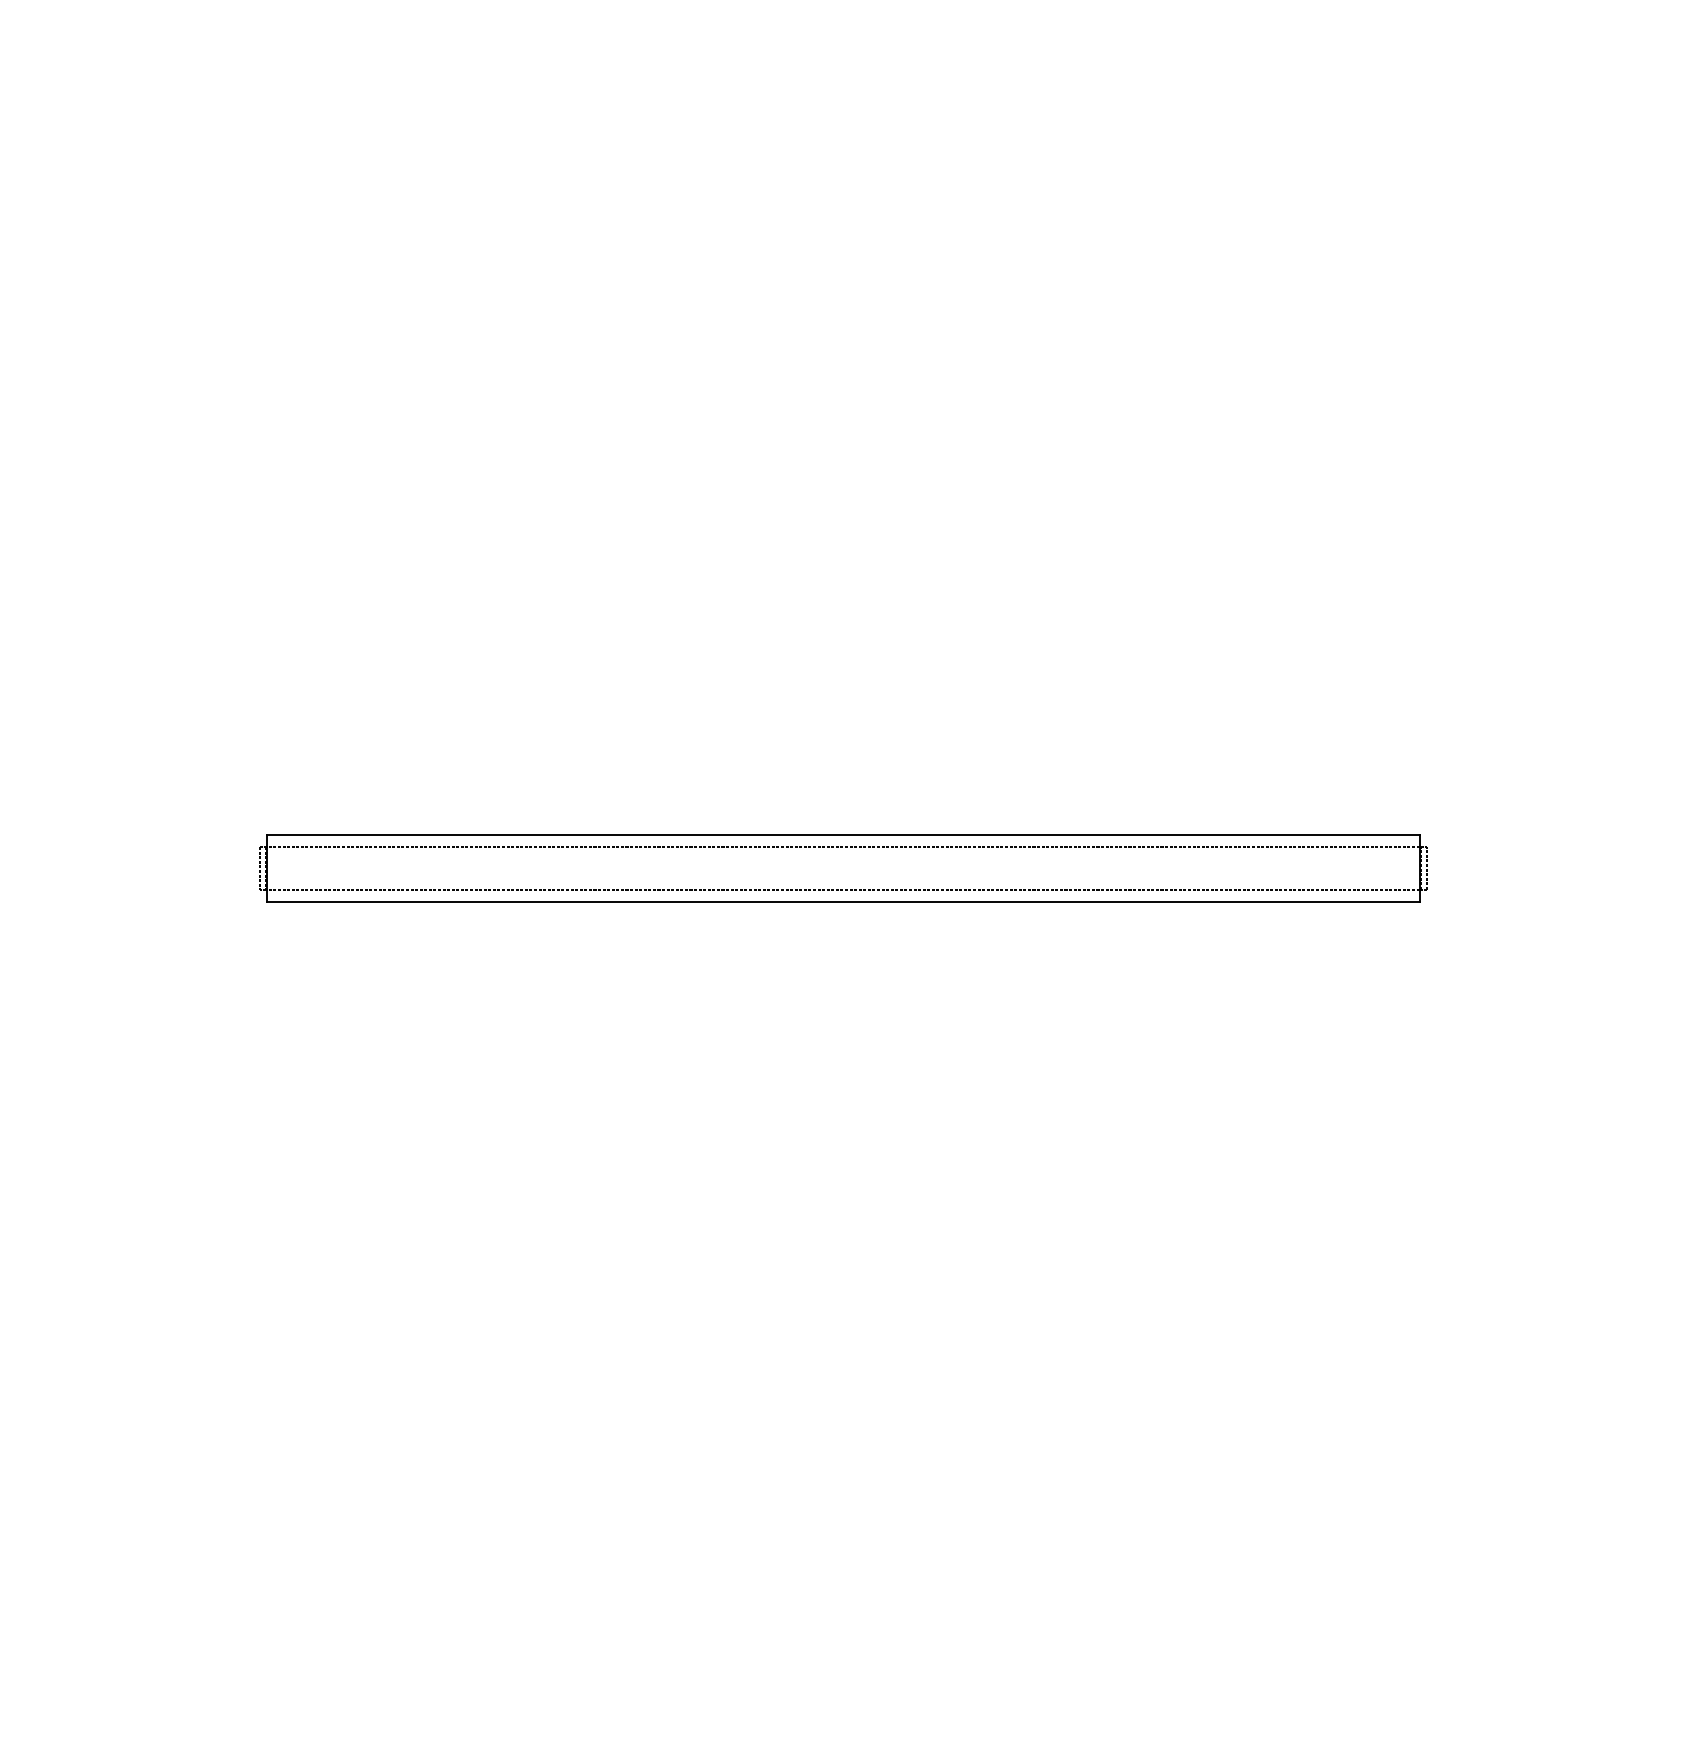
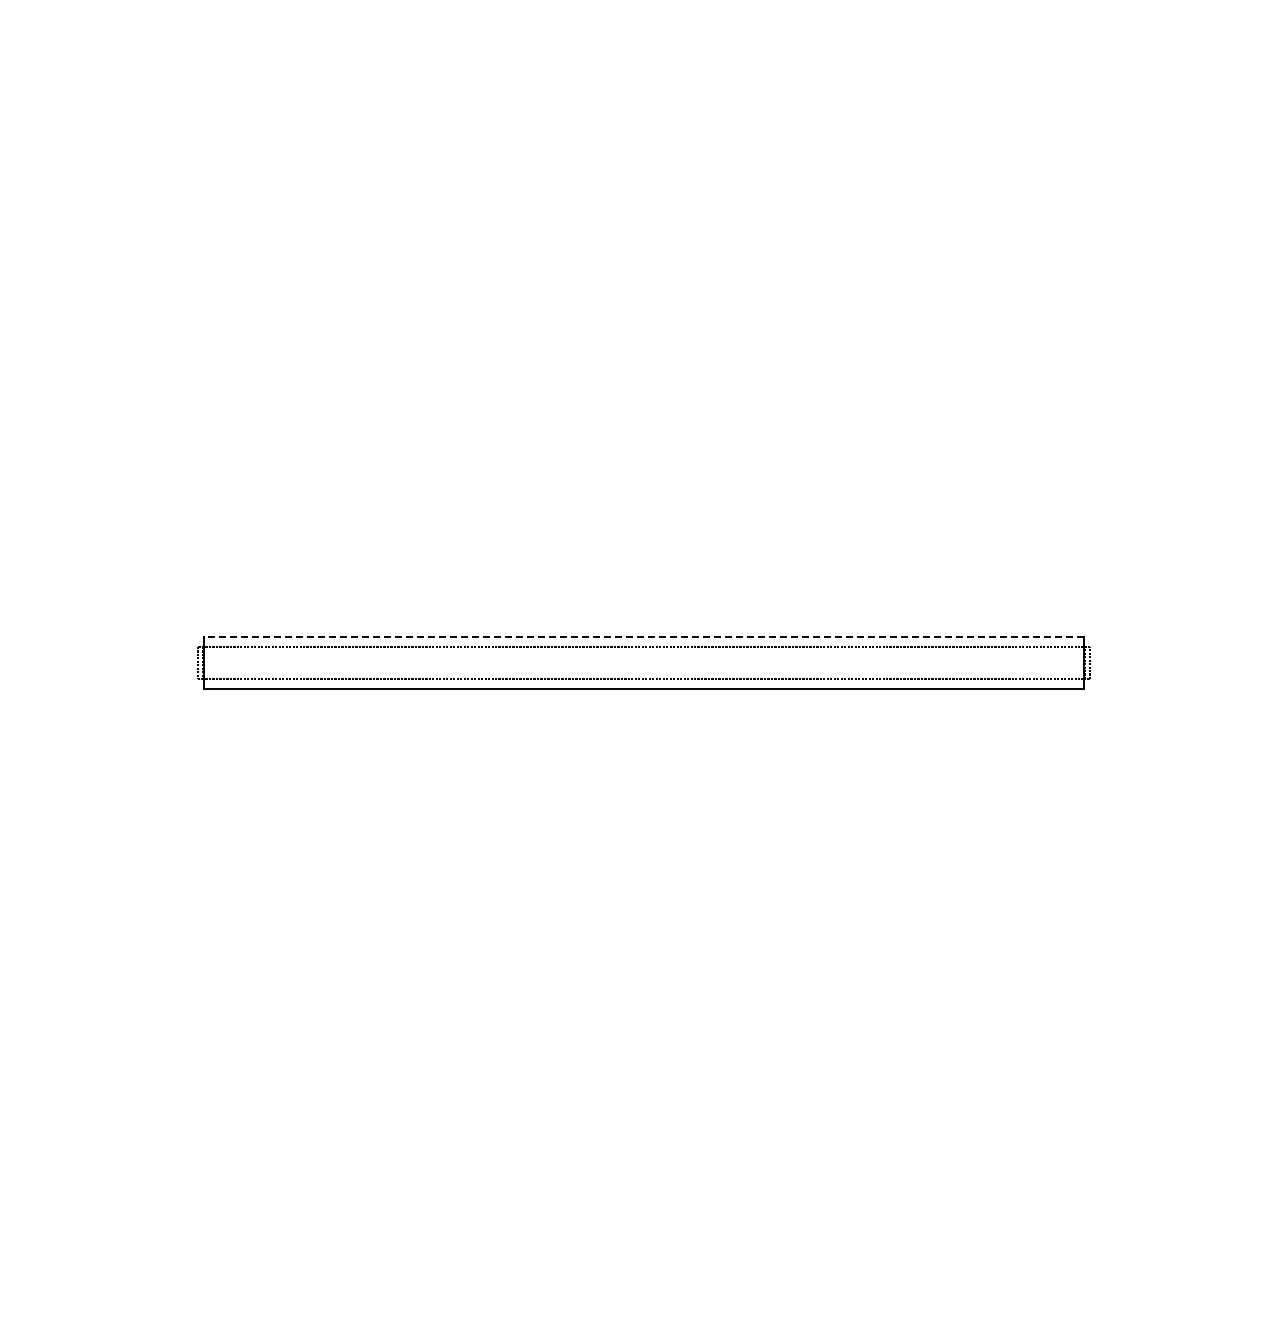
line: (844, 835) -> (644, 637), solid -> dashed

